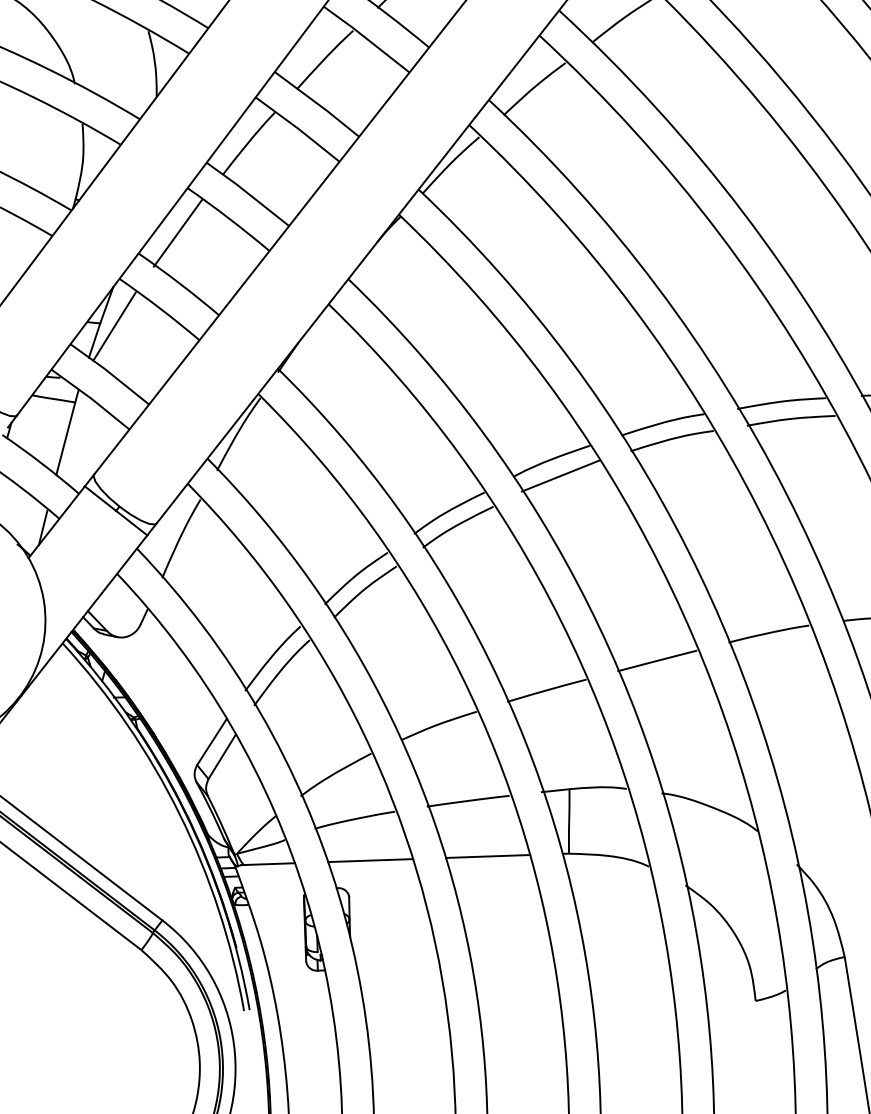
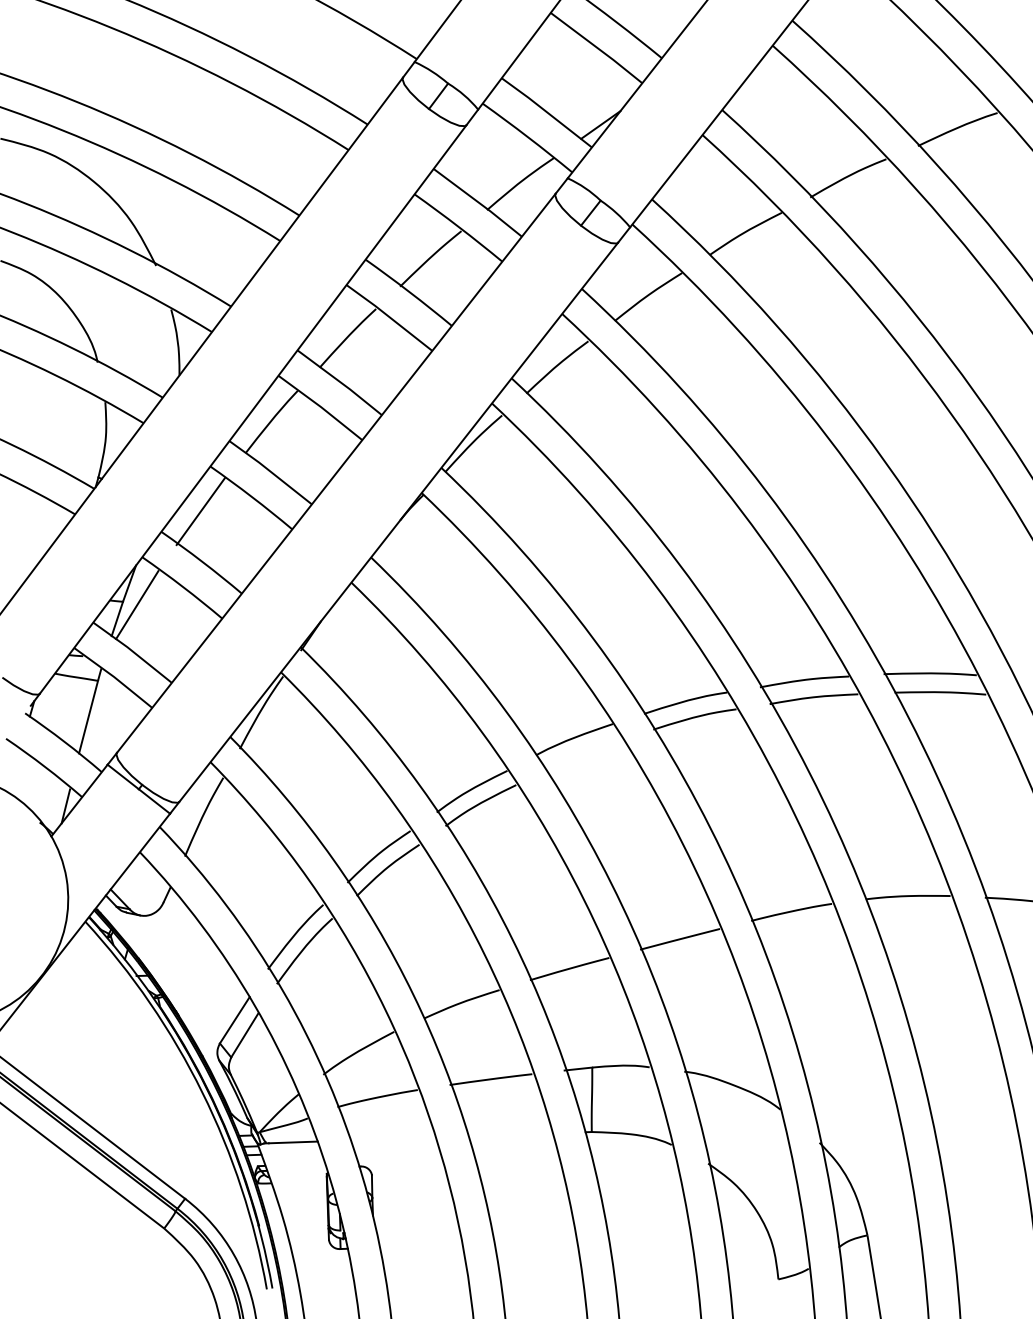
line: (559, 476) -> (582, 754), removed
line: (487, 856) -> (510, 1134), removed
line: (370, 860) -> (393, 1138), removed

